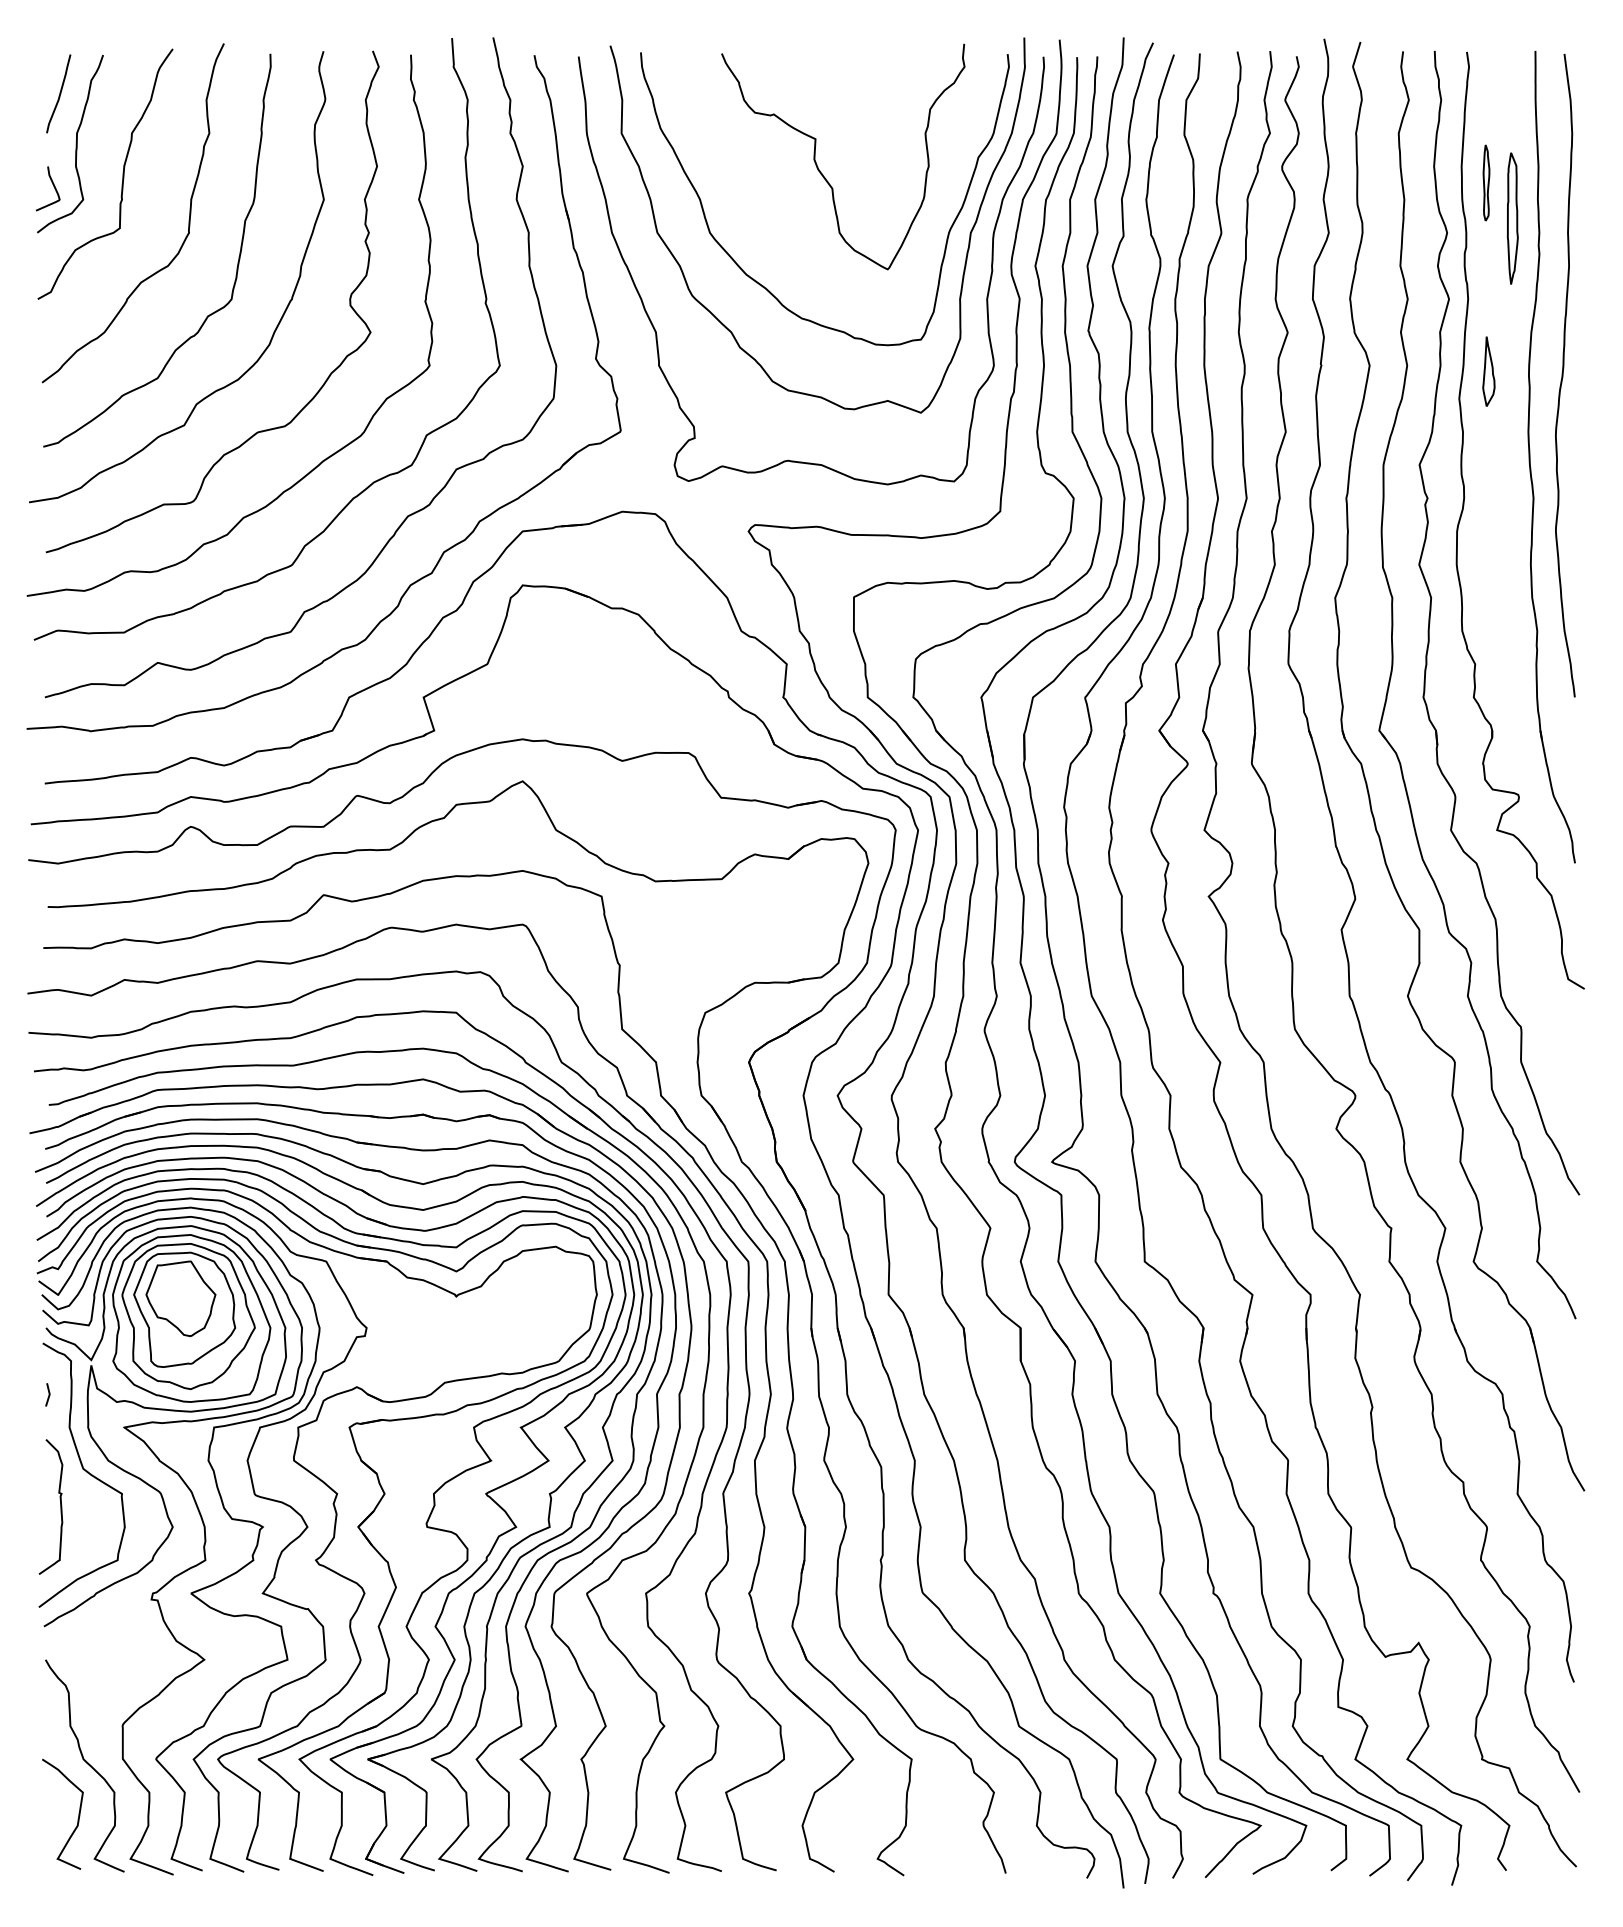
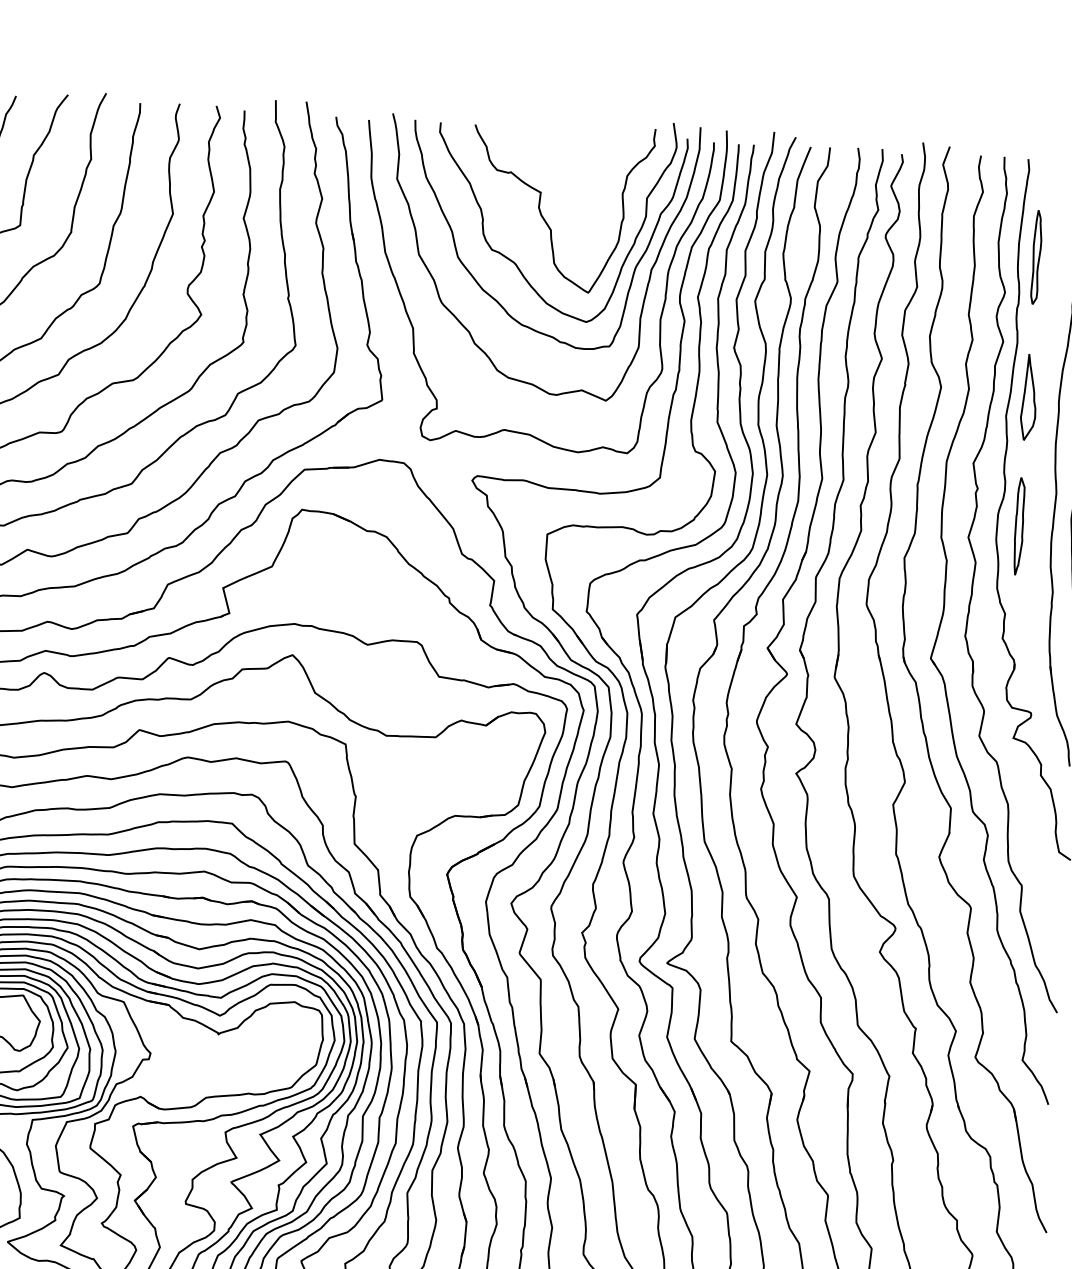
part: (1486, 182) -> (1036, 256), size x1.67
part: (1512, 218) -> (1019, 526), moved
curve: (786, 234) -> (514, 261), added
part: (1488, 371) -> (1029, 397), size x1.67

